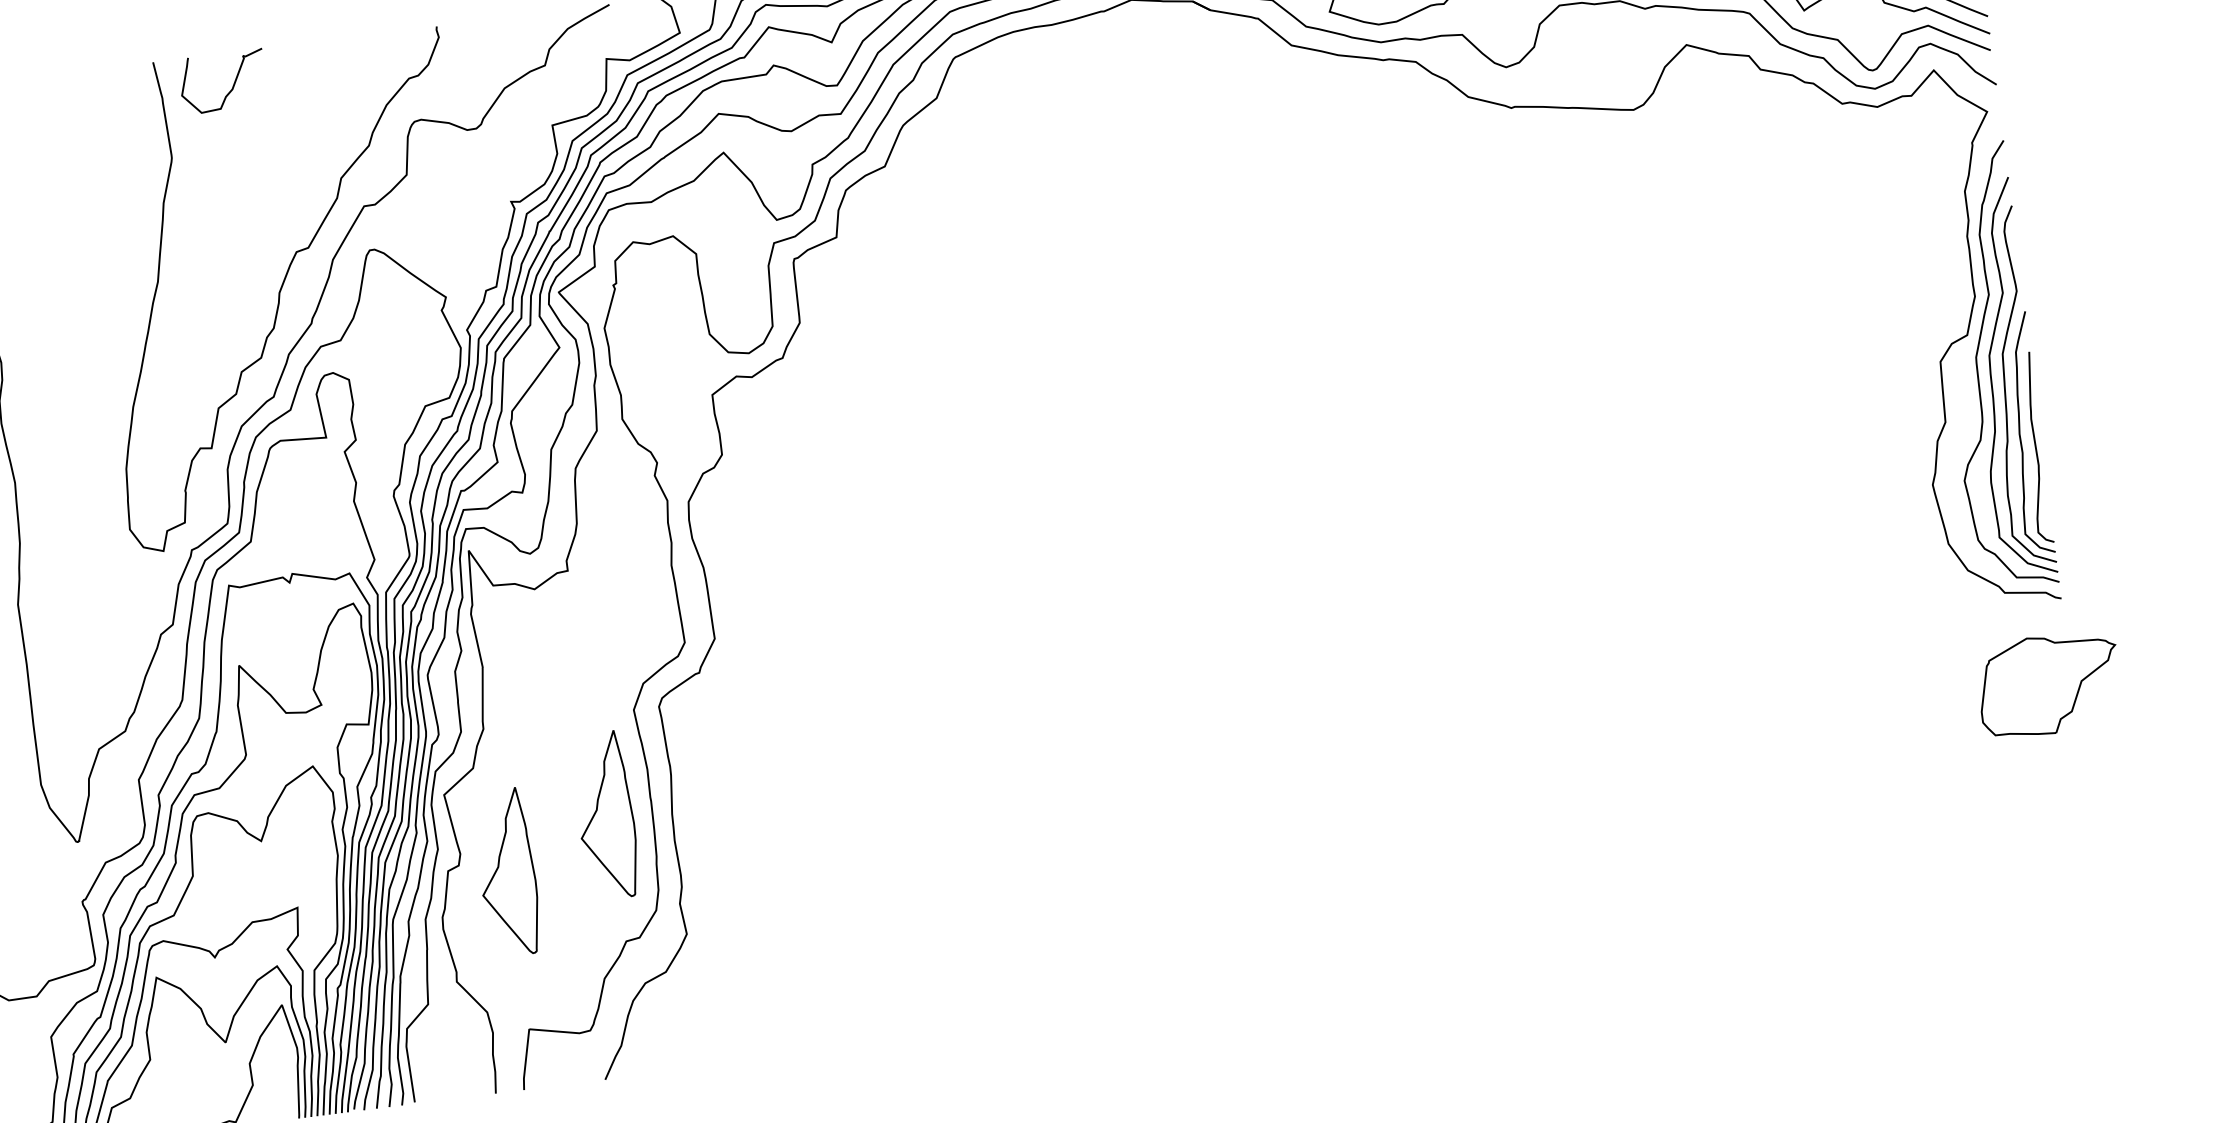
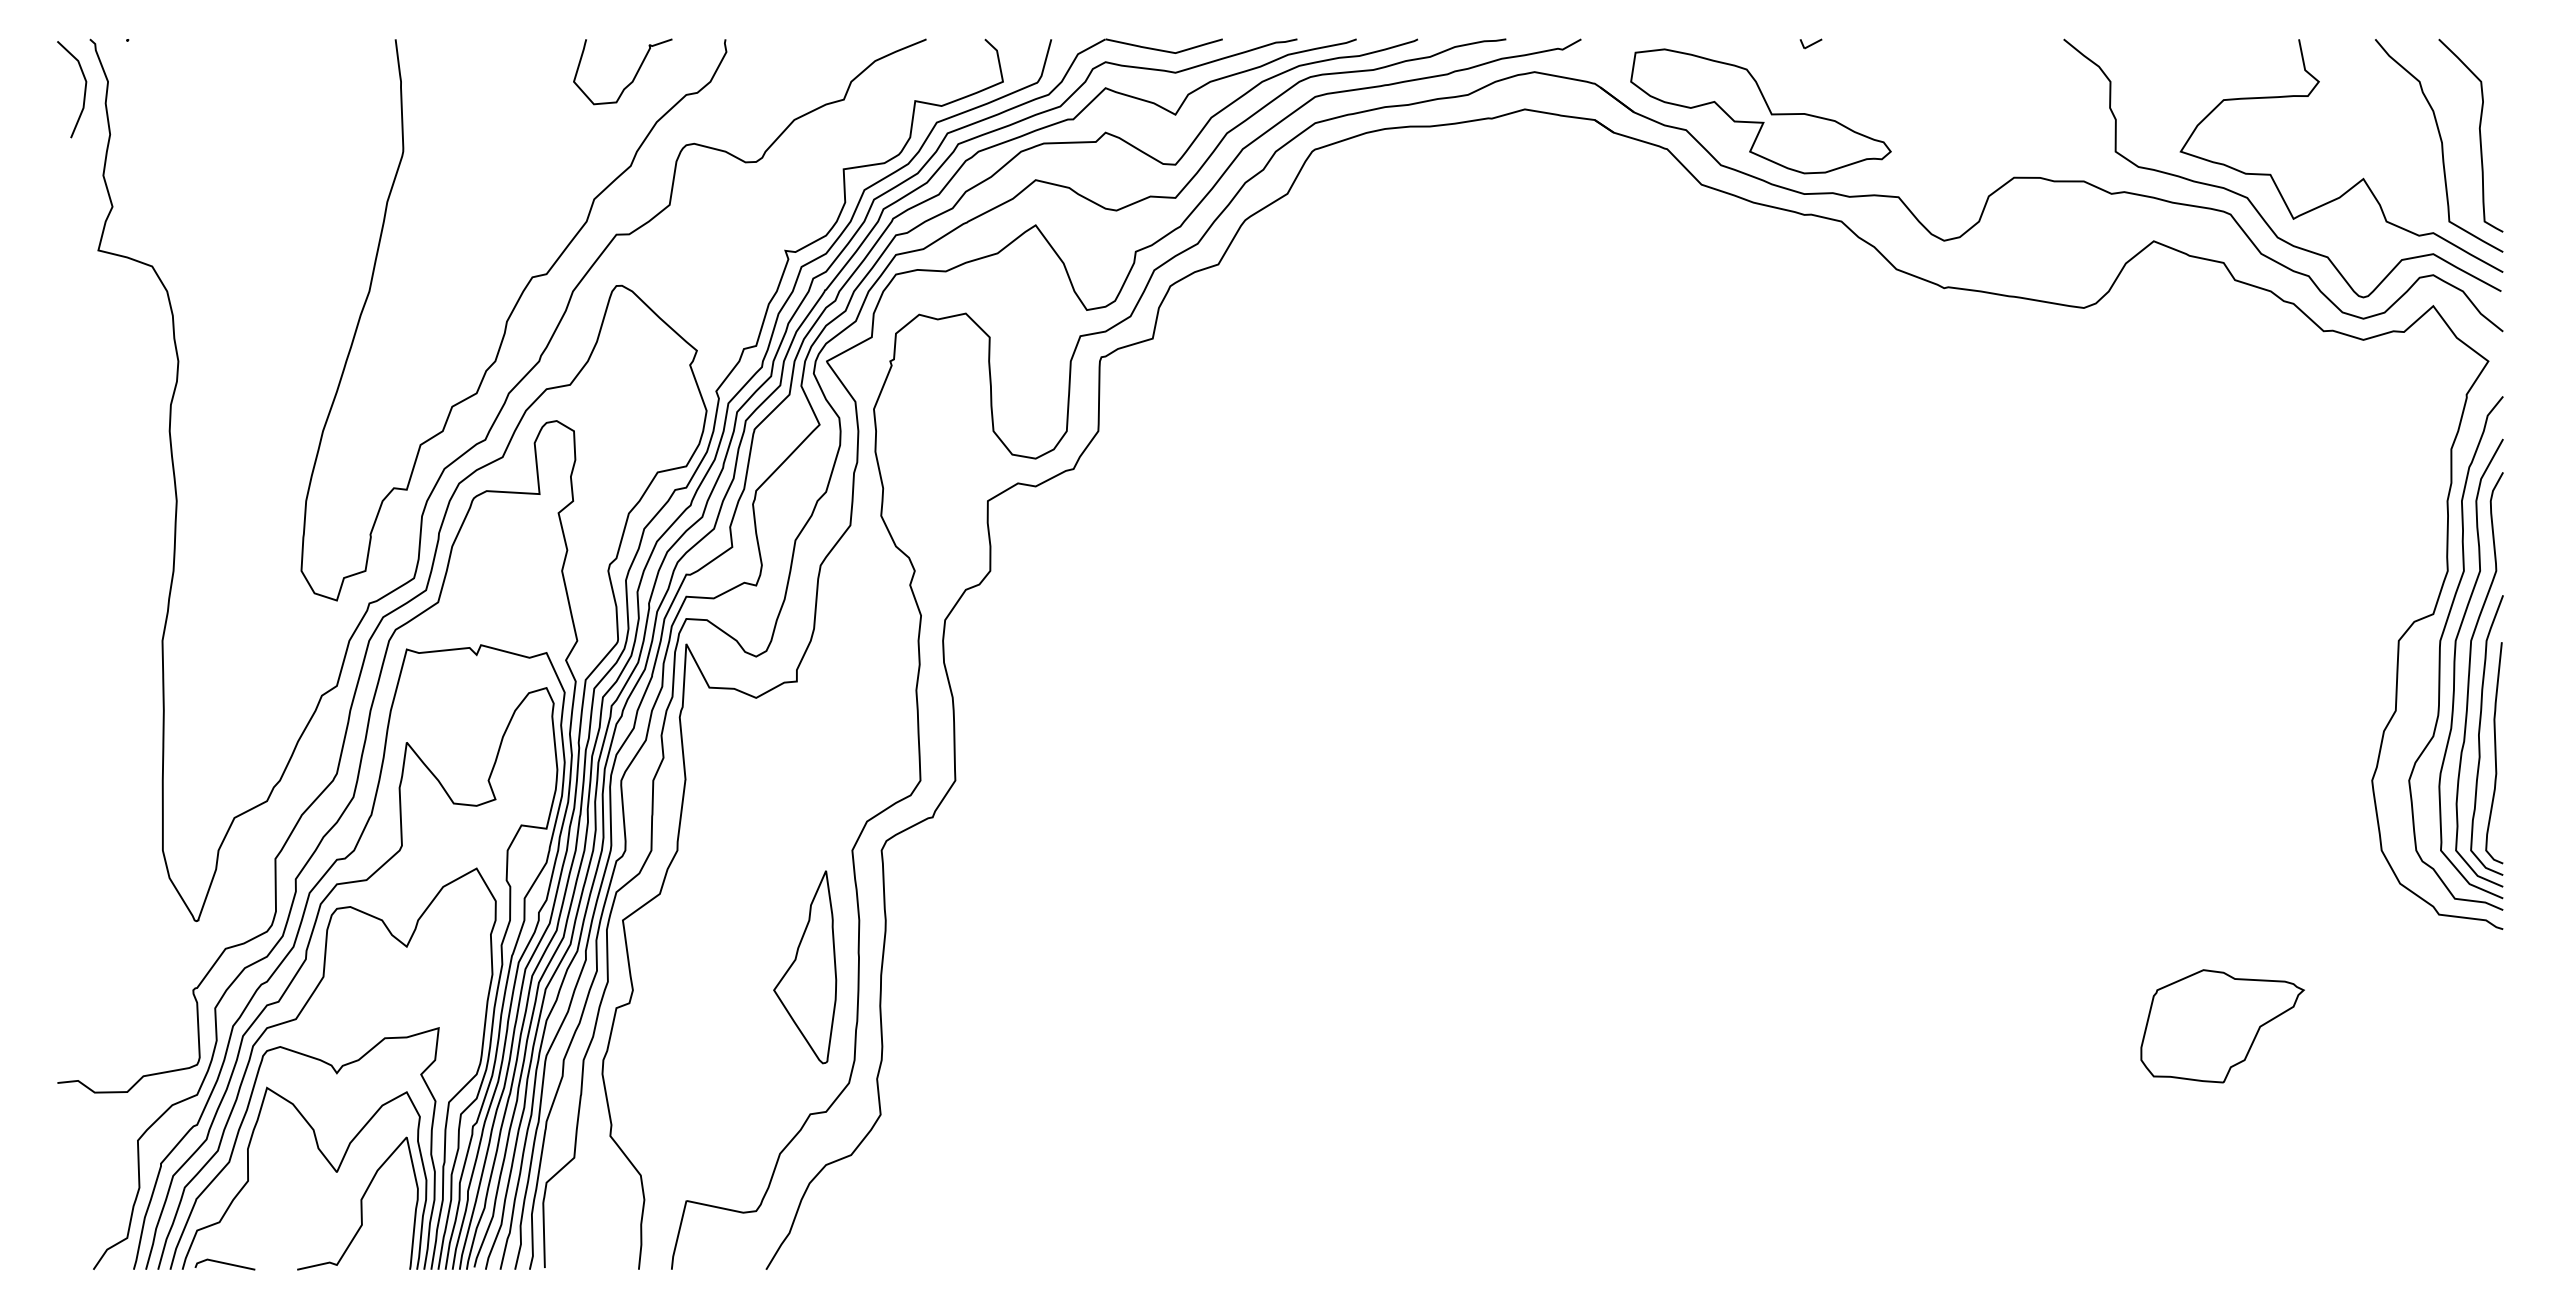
curve: (232, 85) -> (633, 77), moved
part: (2049, 684) -> (2222, 1026), moved
part: (507, 872) -> (684, 1018), removed

